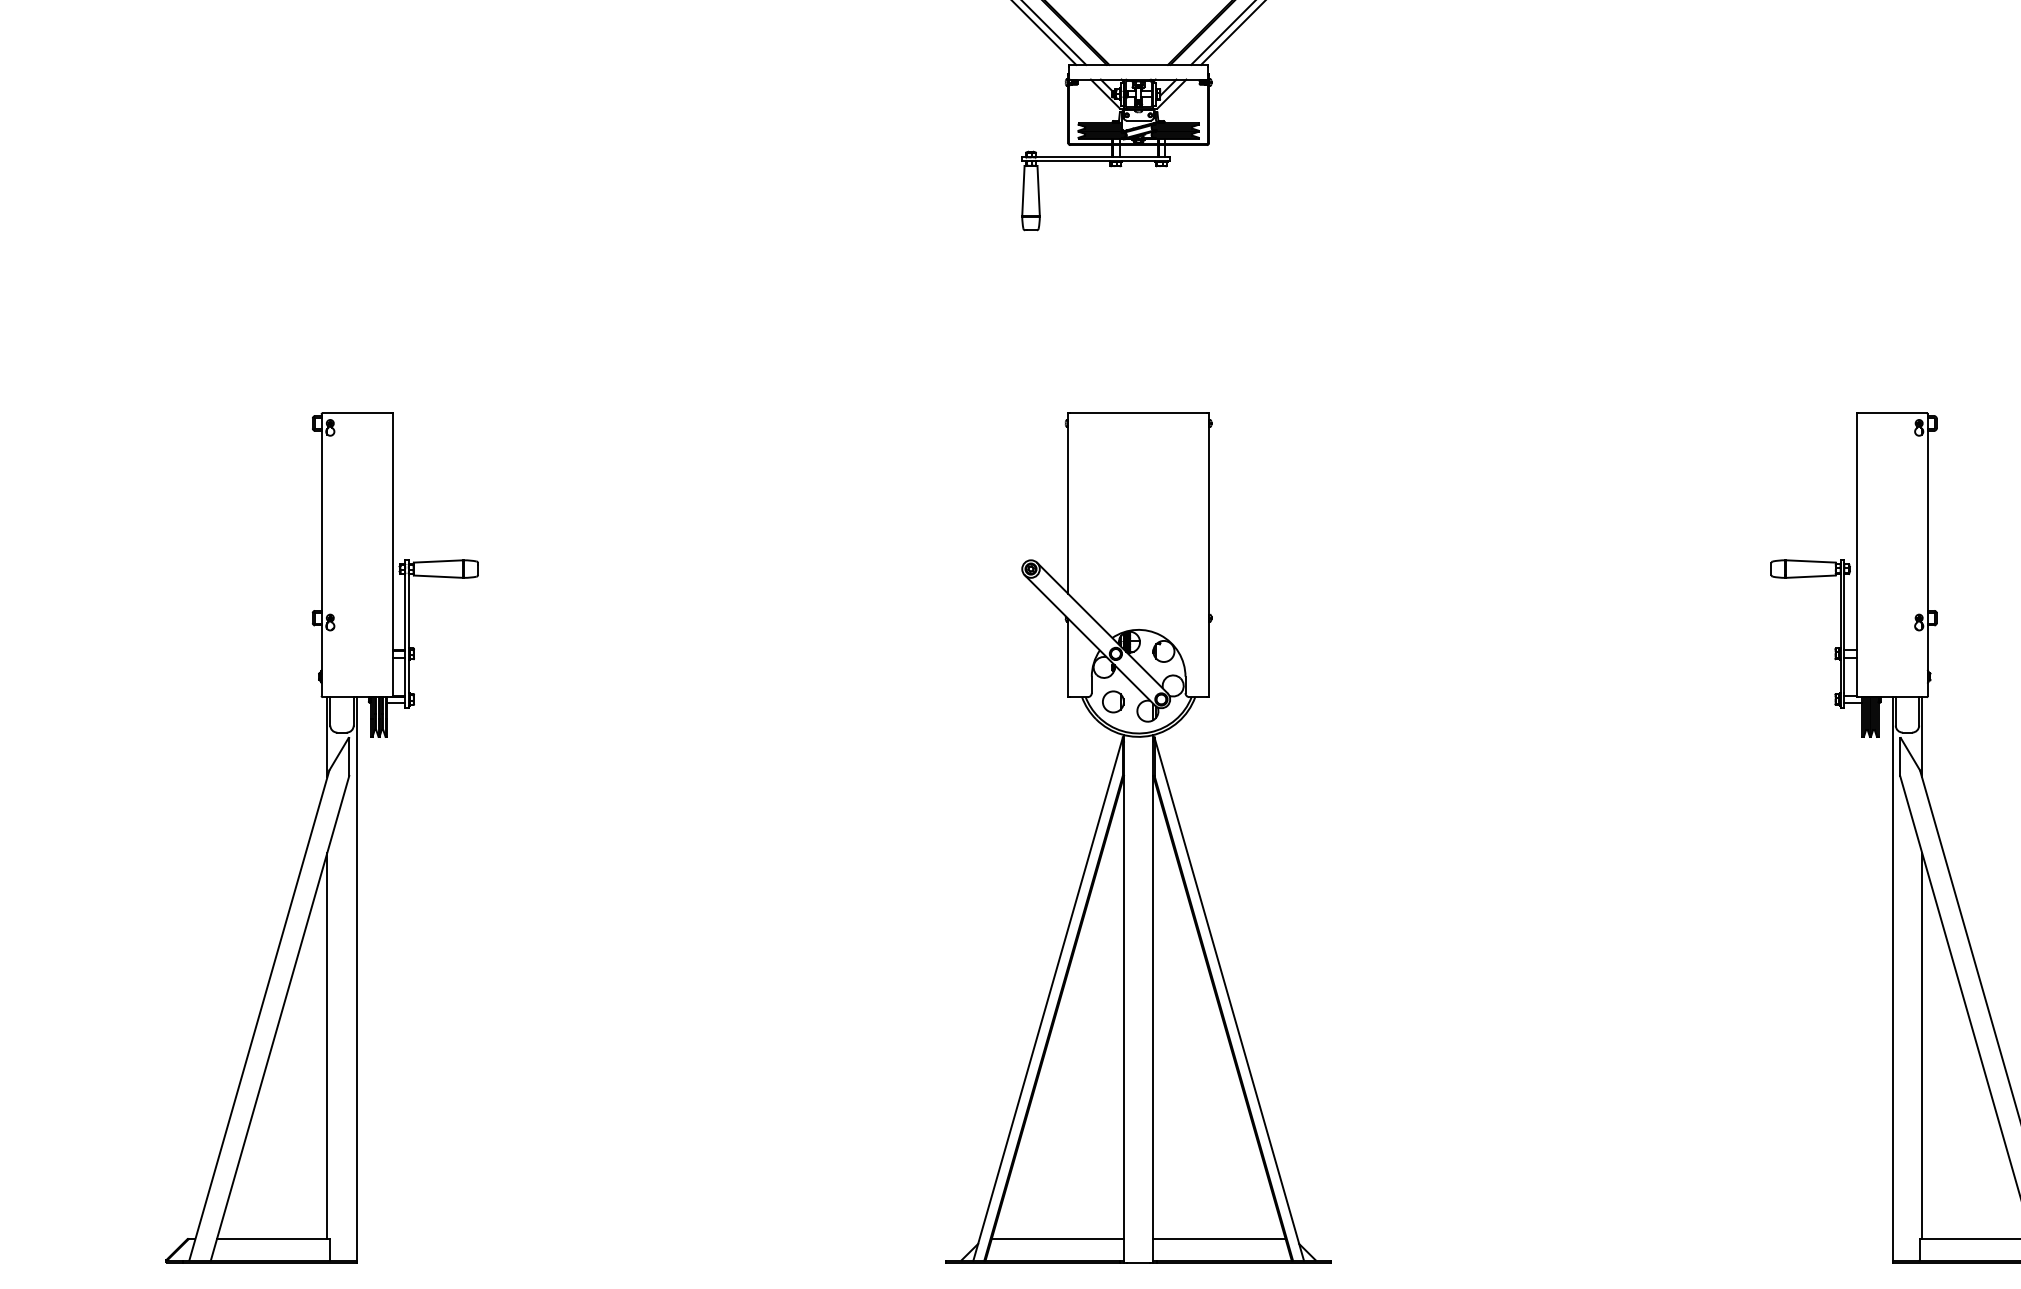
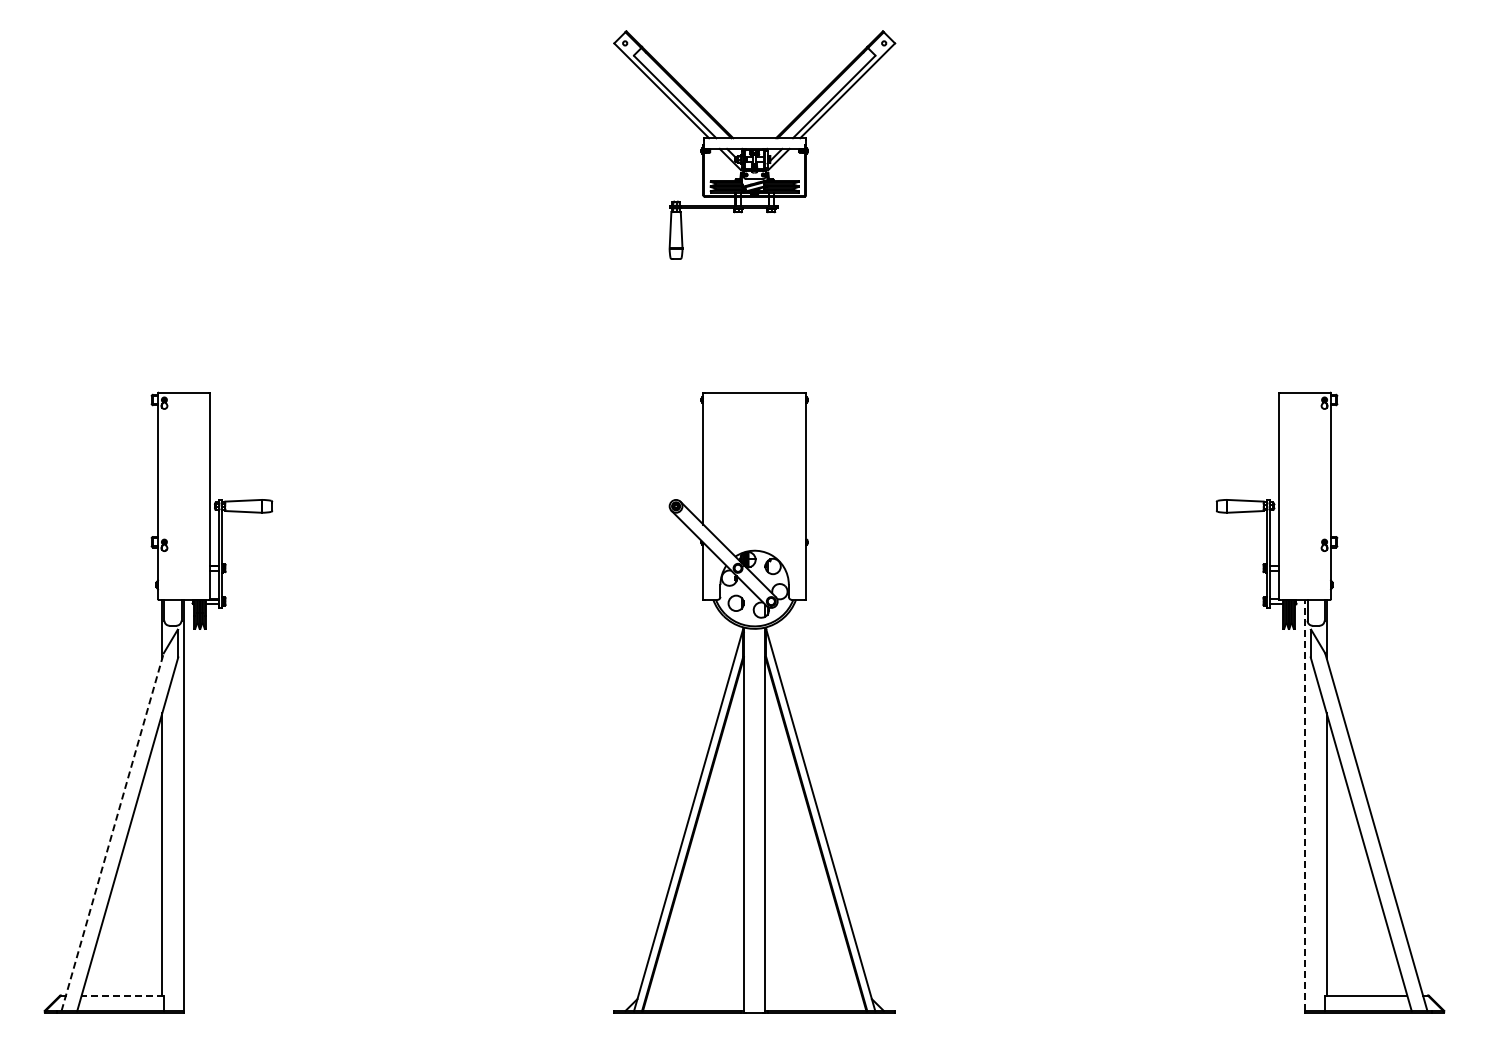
line: (1893, 978) -> (1305, 805), solid -> dashed
line: (259, 1015) -> (112, 832), solid -> dashed
line: (272, 1238) -> (122, 995), solid -> dashed
line: (1057, 1238) -> (695, 995), removed
line: (1219, 1238) -> (813, 995), removed

